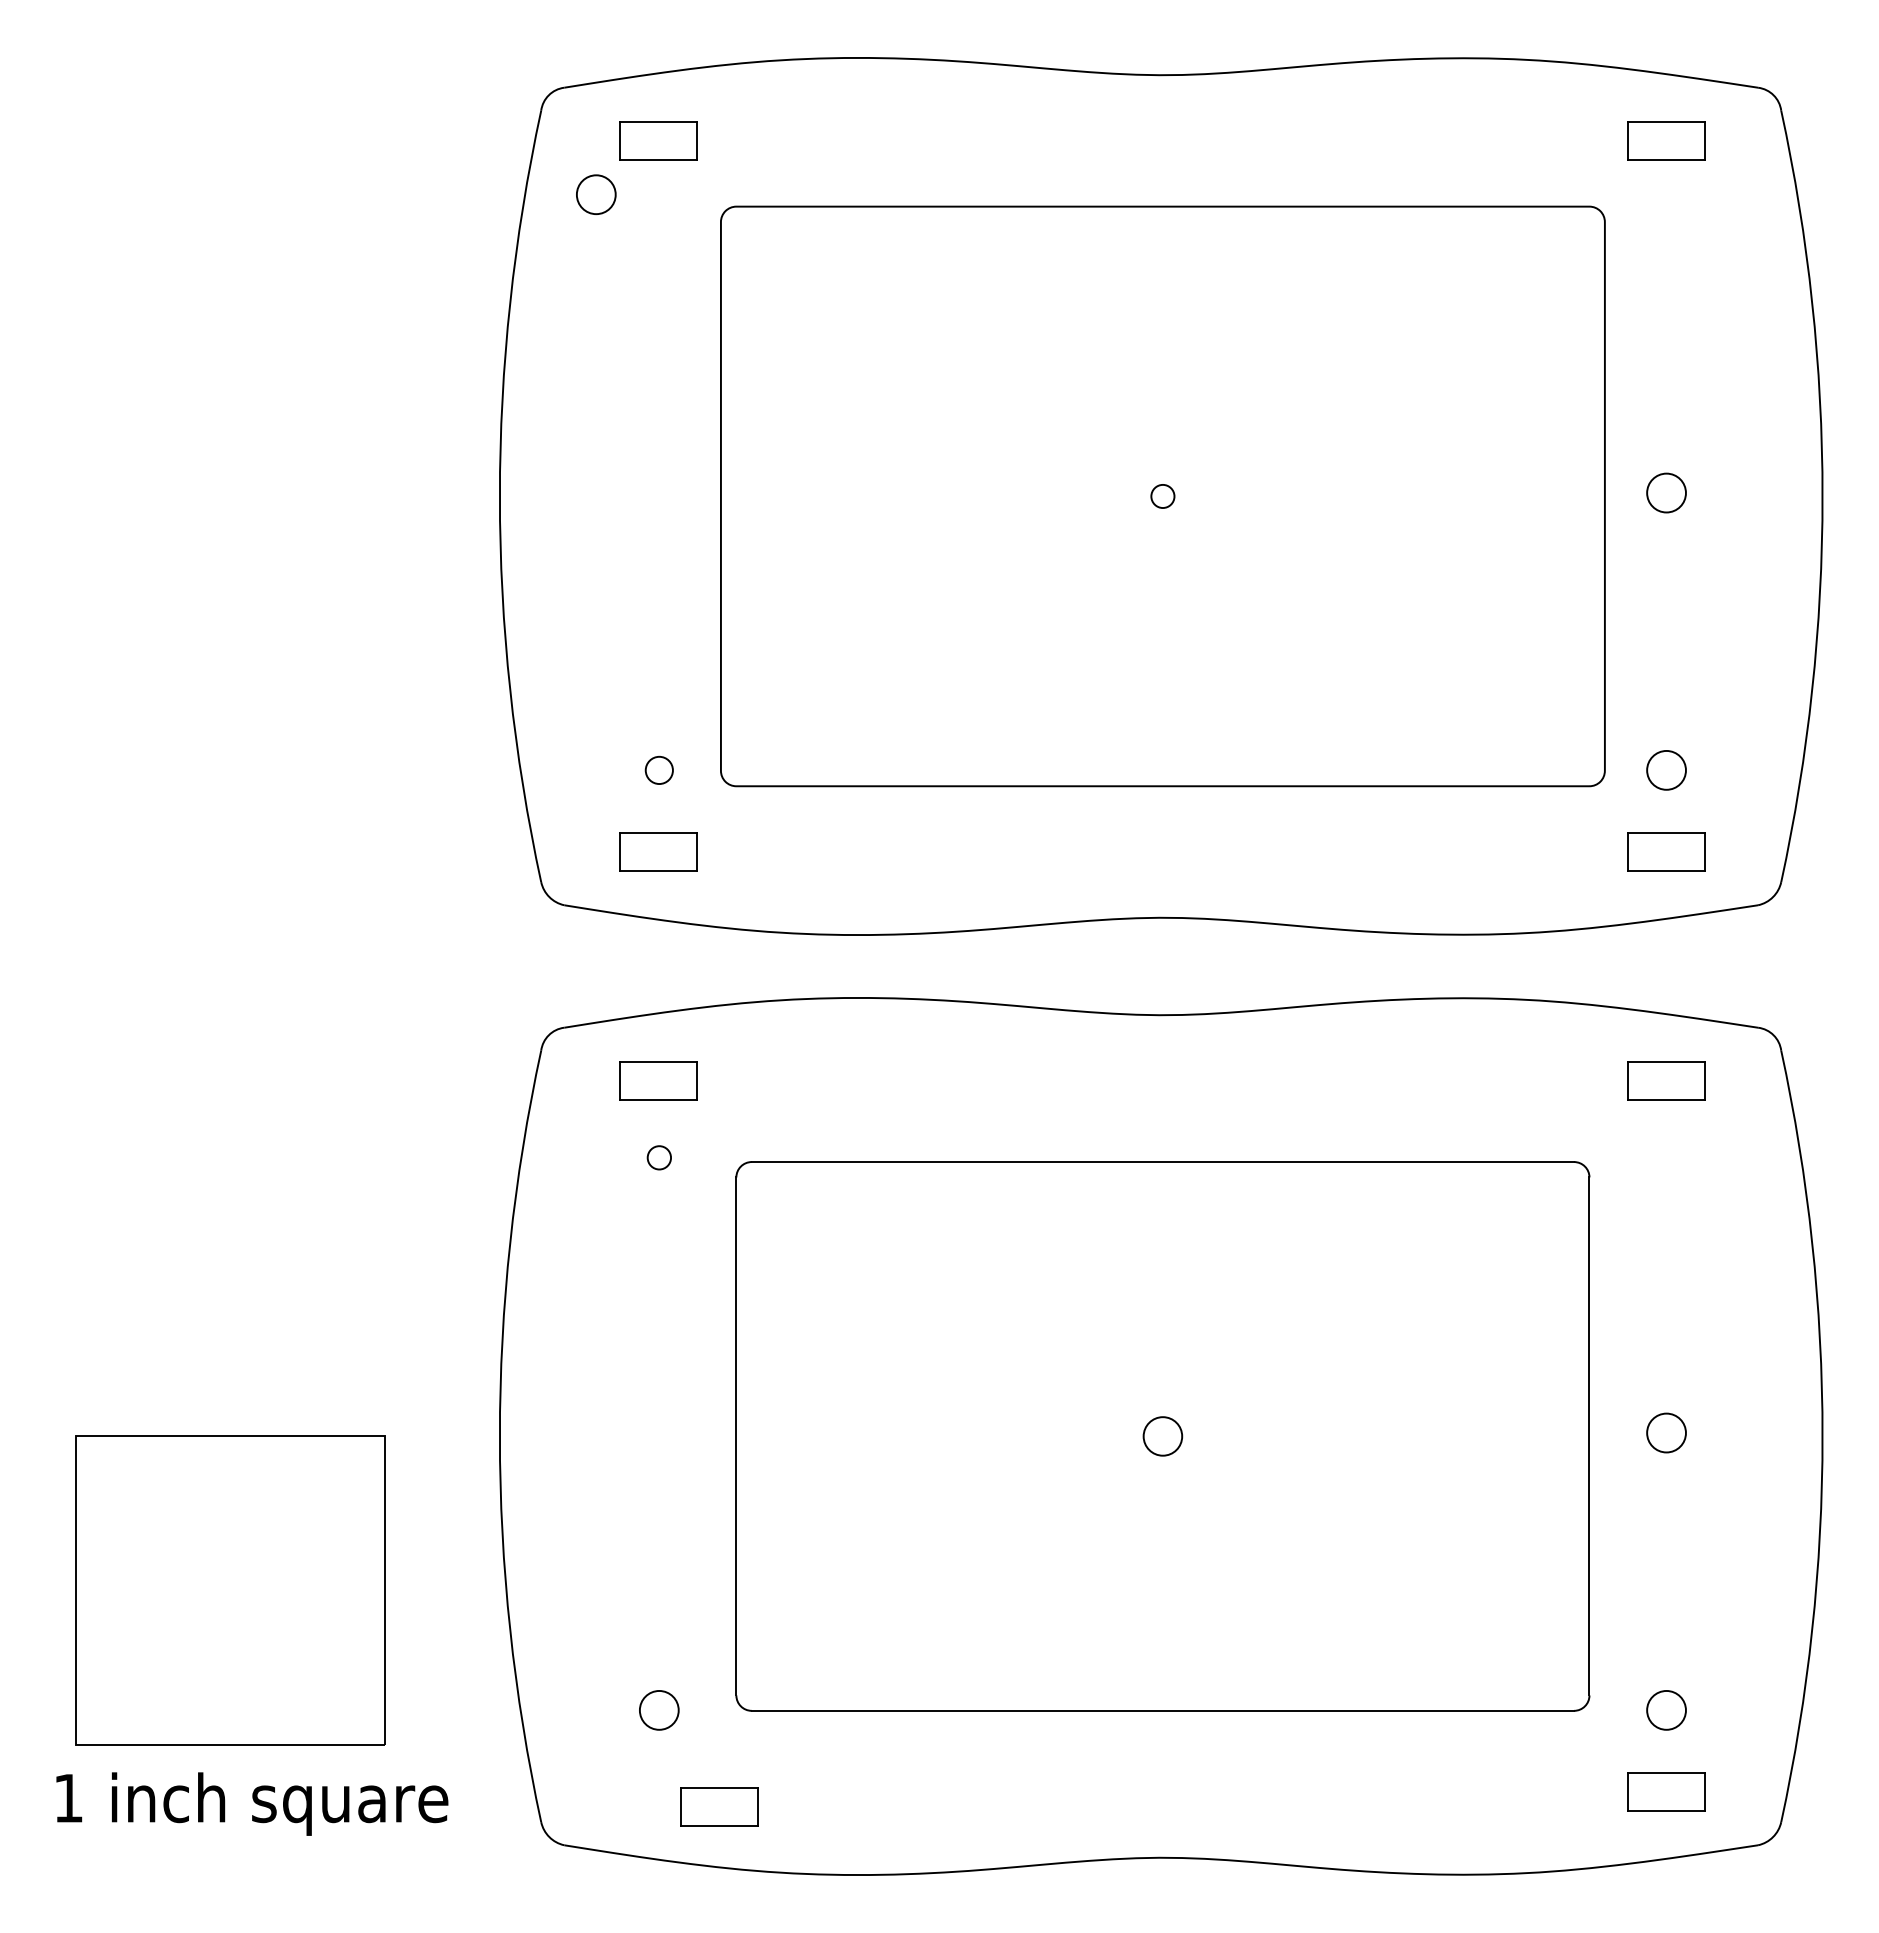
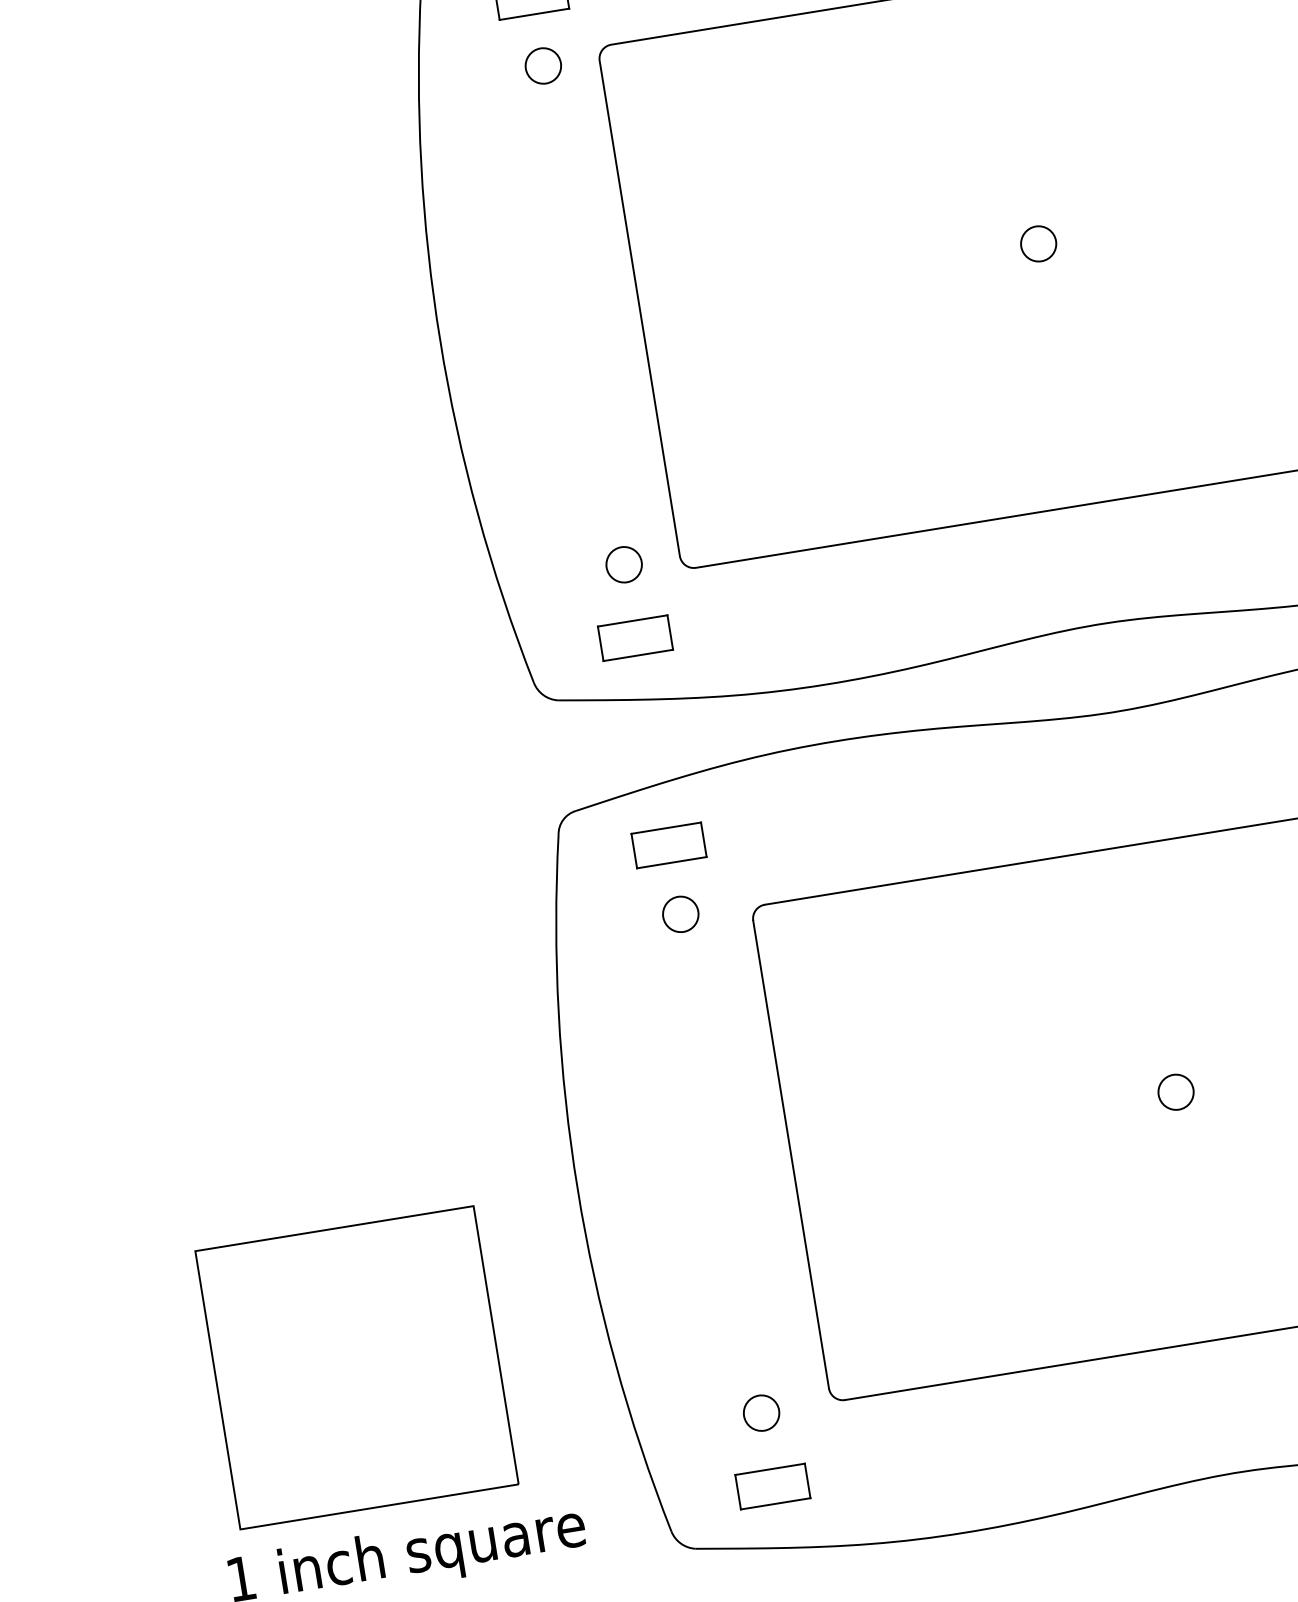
circle: (596, 194) -> (543, 65), moved
circle: (1162, 496) -> (1038, 244), size x1.67
circle: (659, 770) -> (624, 564), size x1.43
circle: (659, 1157) -> (680, 914), size x1.67
part: (719, 1806) -> (772, 1486), moved

